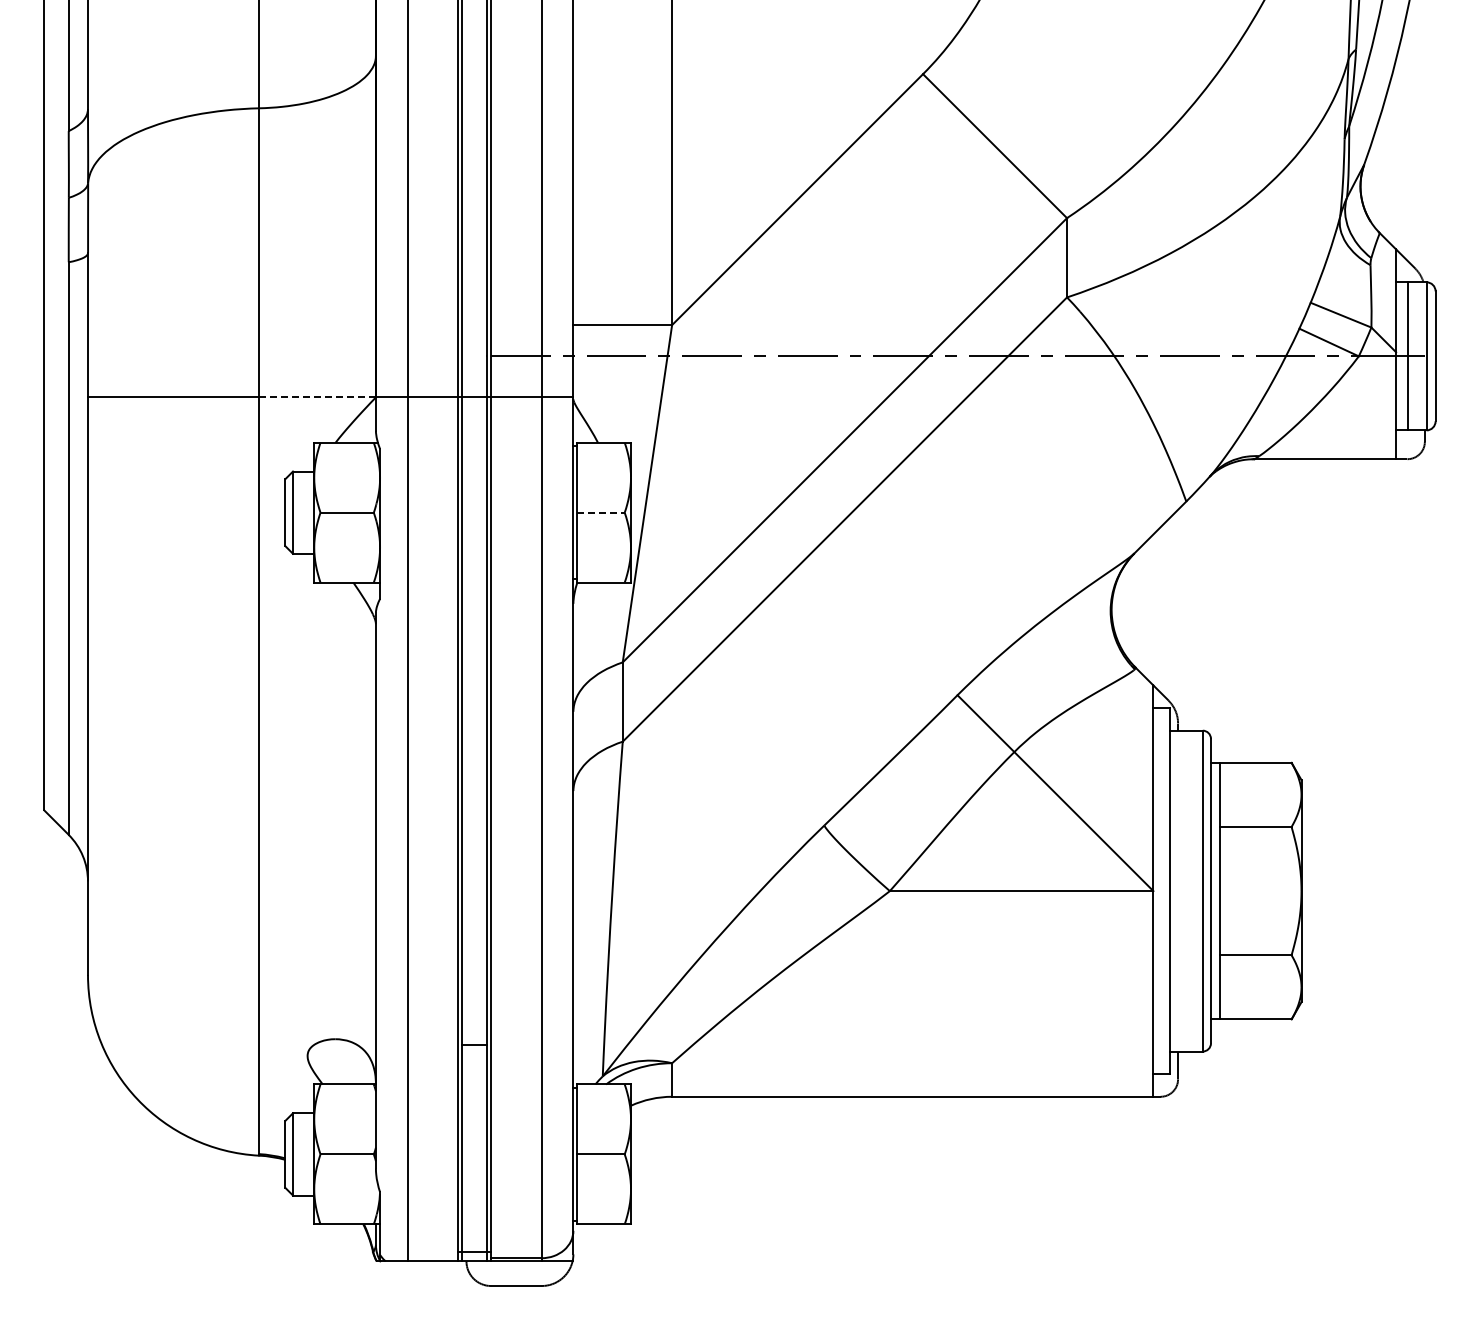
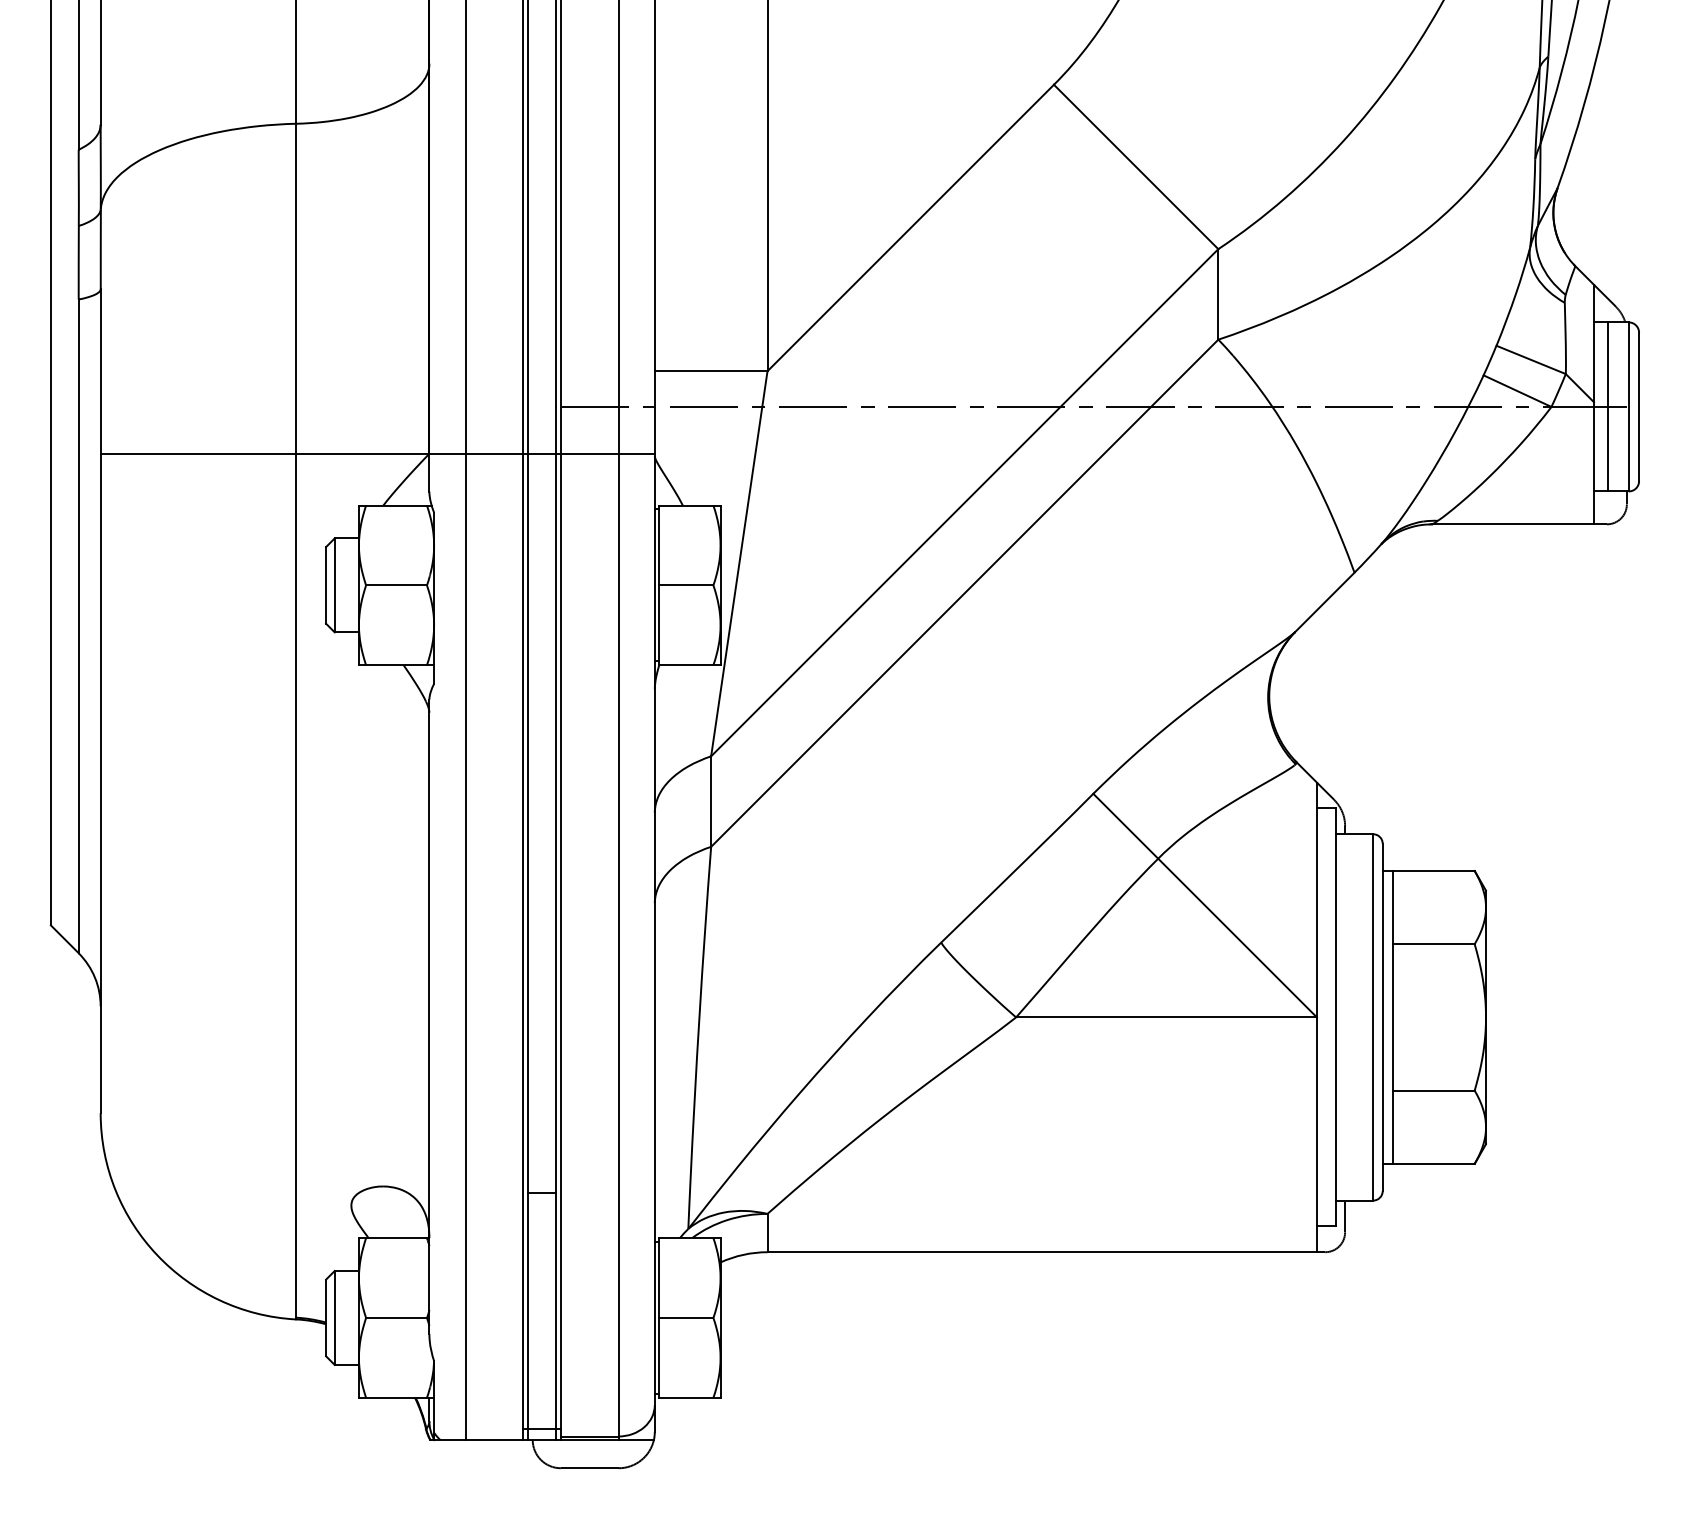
line: (318, 397) -> (363, 453), dashed -> solid
line: (601, 512) -> (686, 585), dashed -> solid

